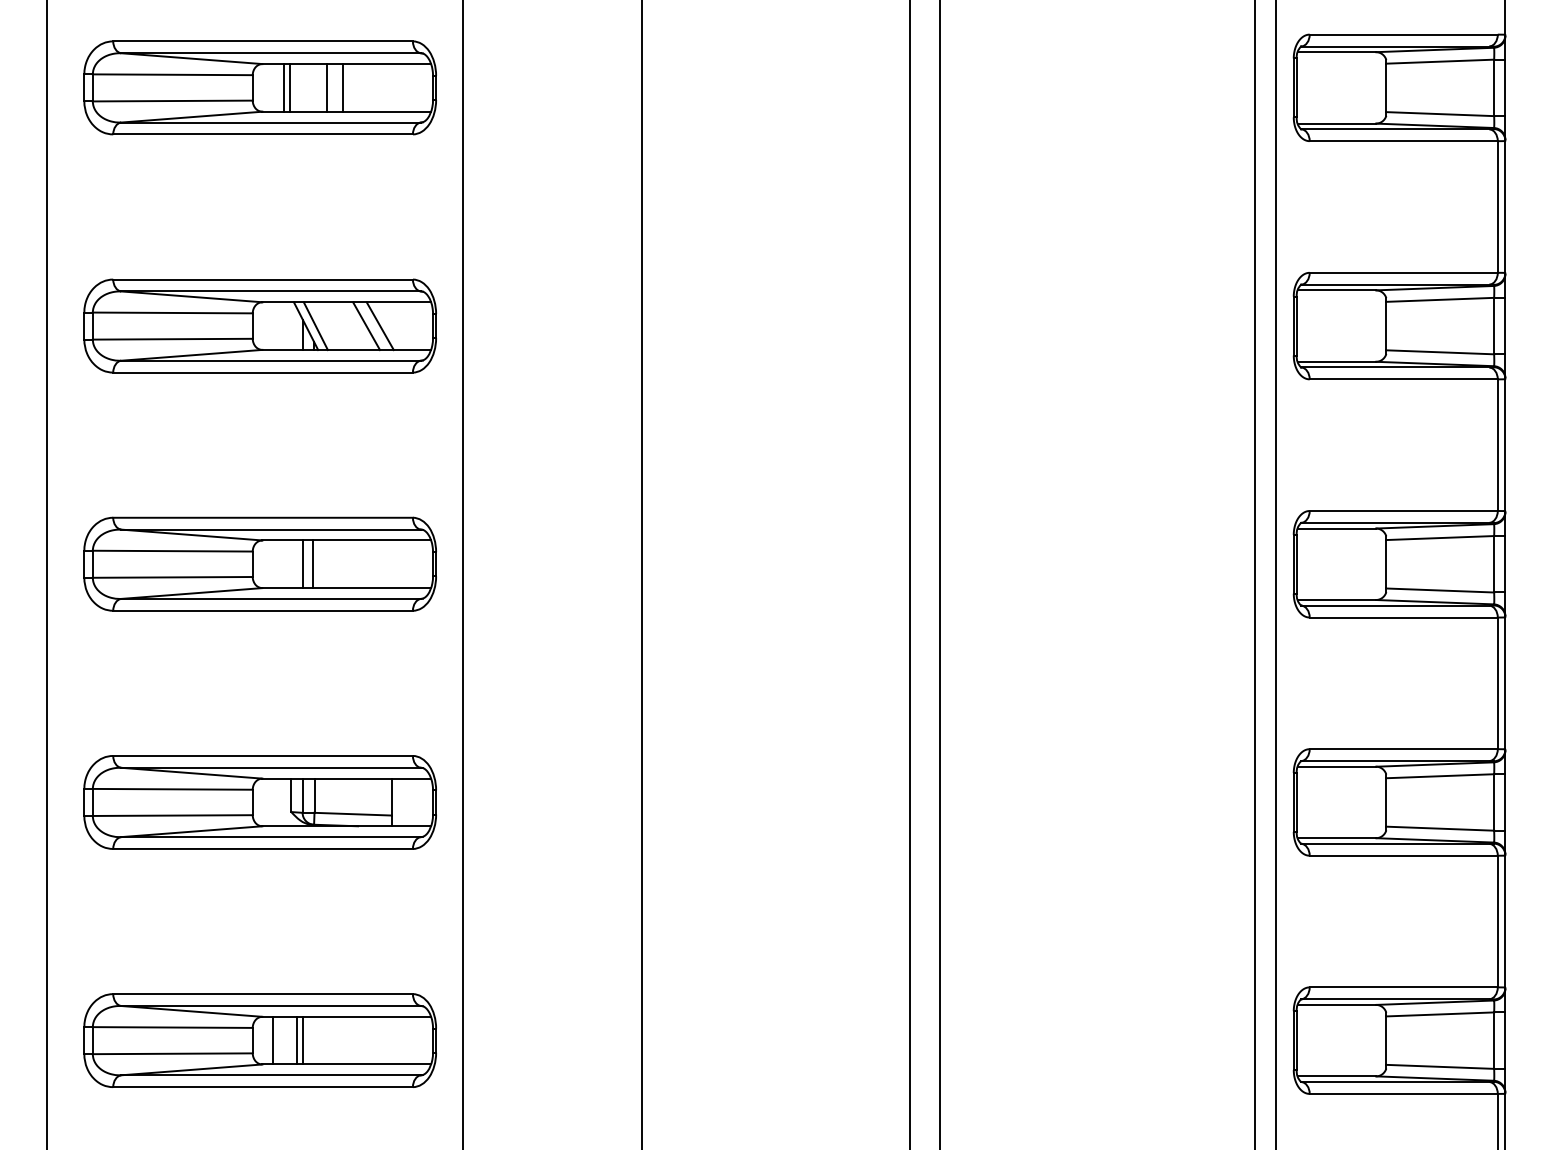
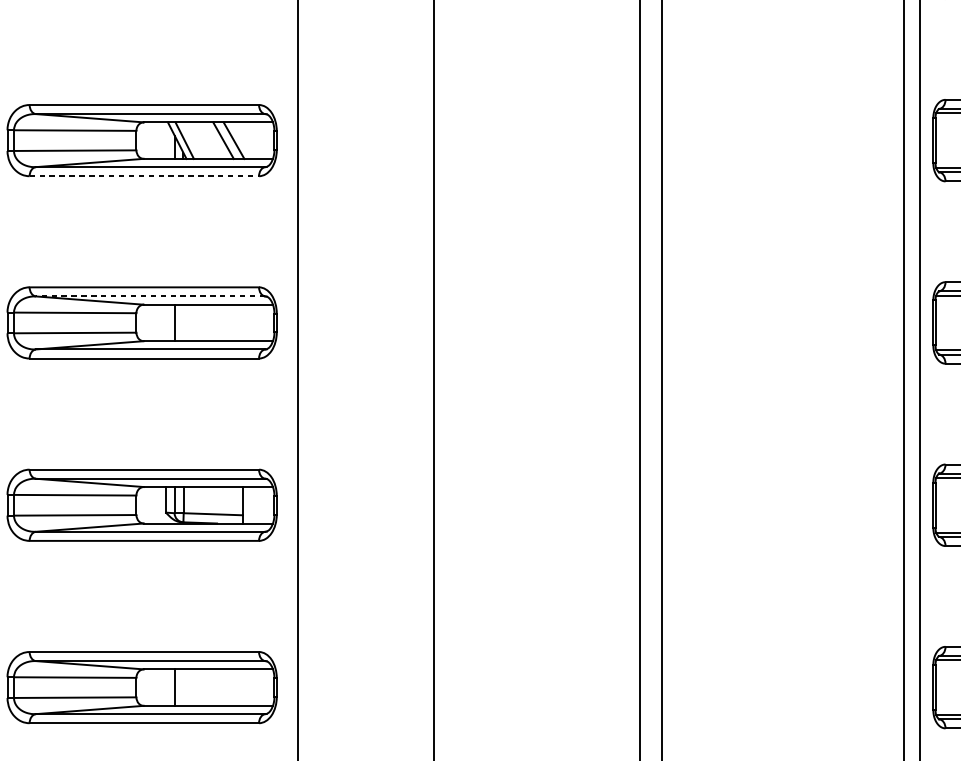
line: (263, 372) -> (144, 176), solid -> dashed
line: (271, 529) -> (150, 296), solid -> dashed
line: (313, 564) -> (182, 323), removed
line: (272, 1040) -> (151, 687), removed
line: (296, 1040) -> (169, 687), removed

